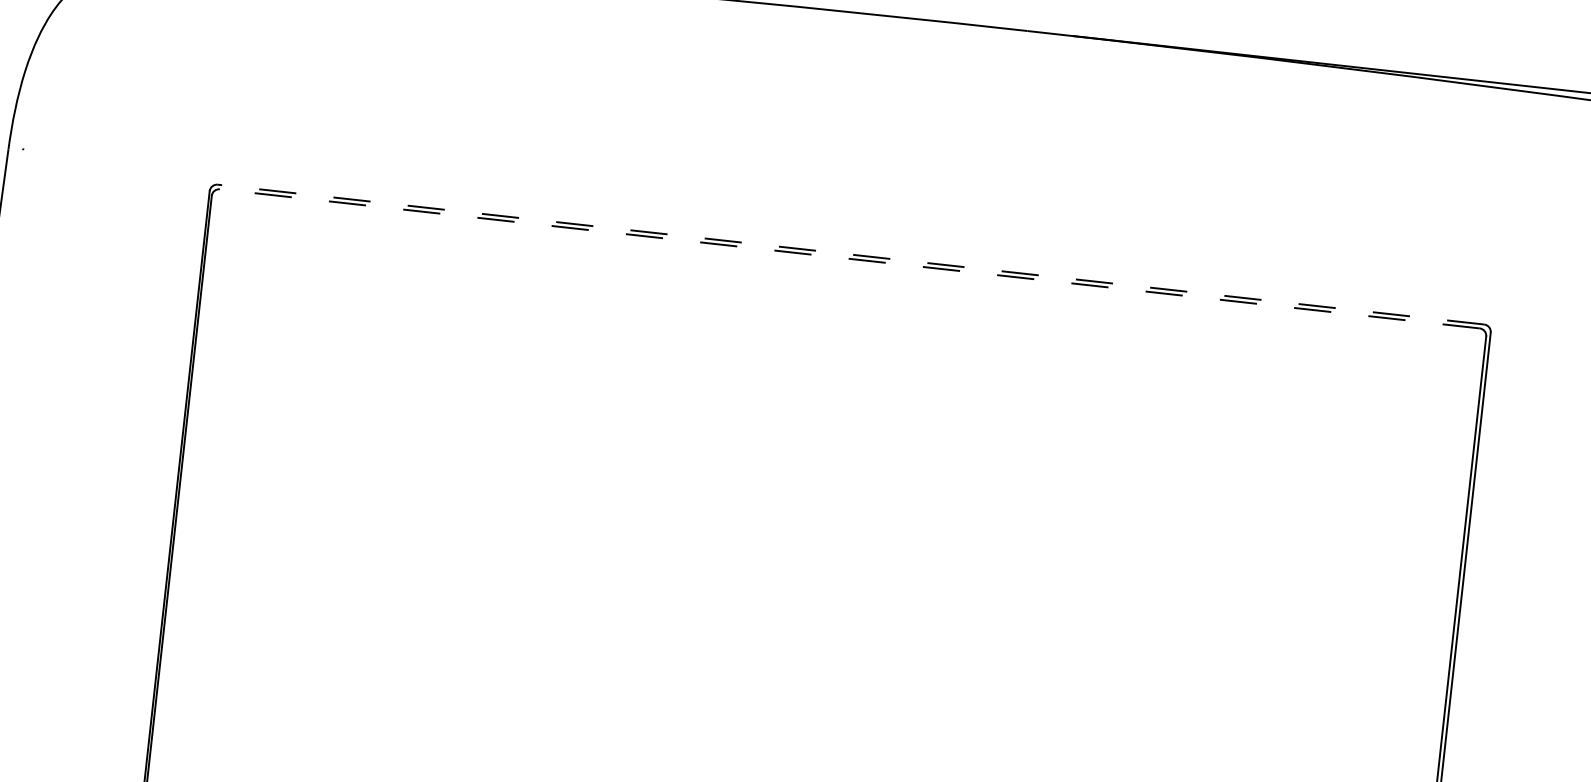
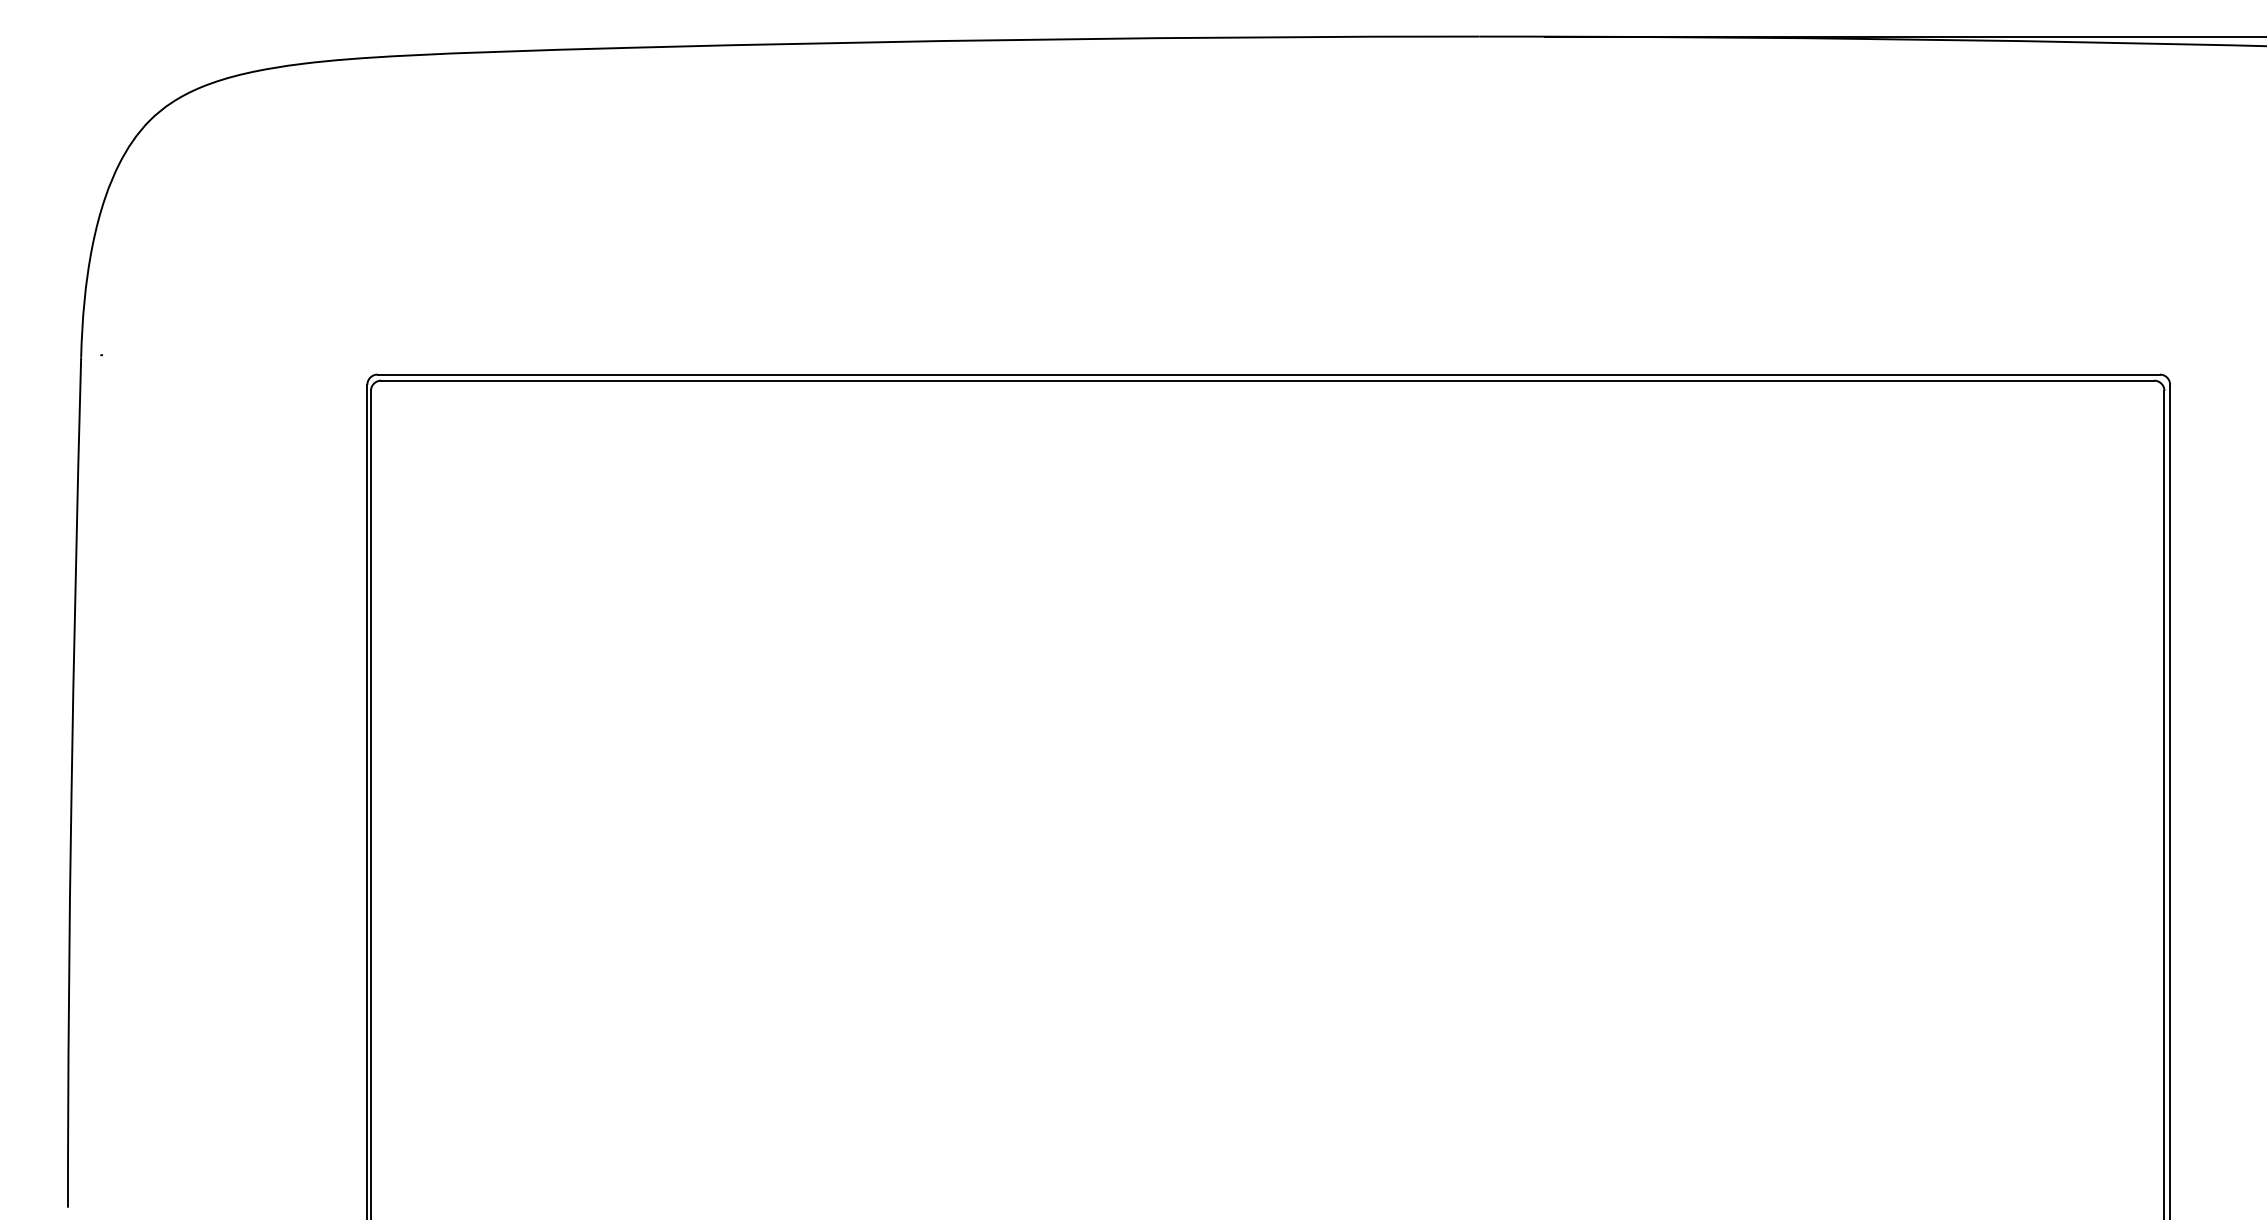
line: (850, 254) -> (1268, 374), dashed -> solid
line: (849, 258) -> (1267, 380), dashed -> solid

